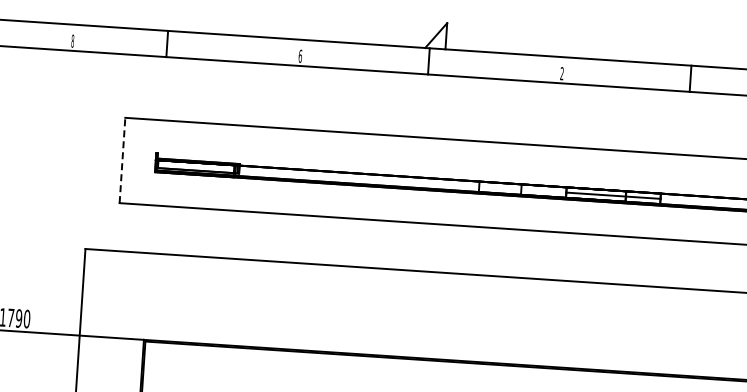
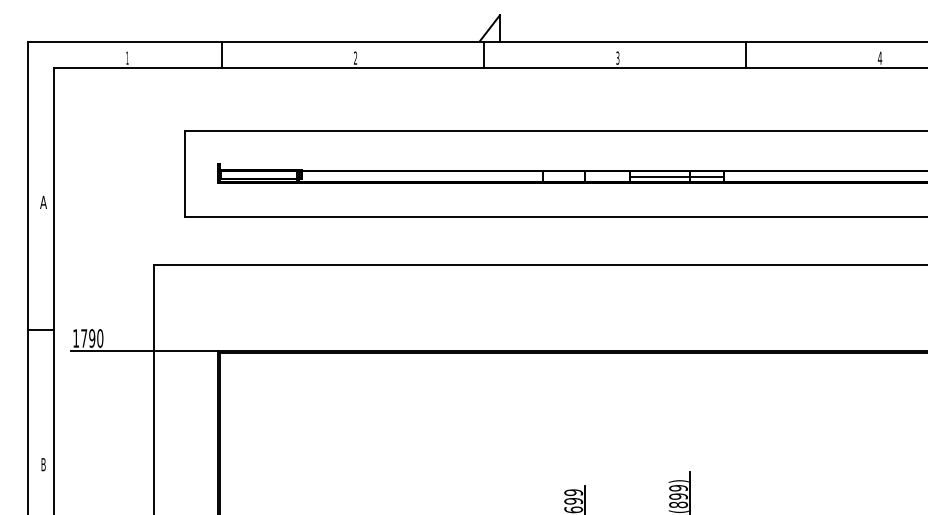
text: (72, 40) -> (127, 57), 8 -> 1
text: (300, 55) -> (355, 57), 6 -> 2
text: (561, 74) -> (617, 58), 2 -> 3
line: (122, 160) -> (184, 173), dashed -> solid

